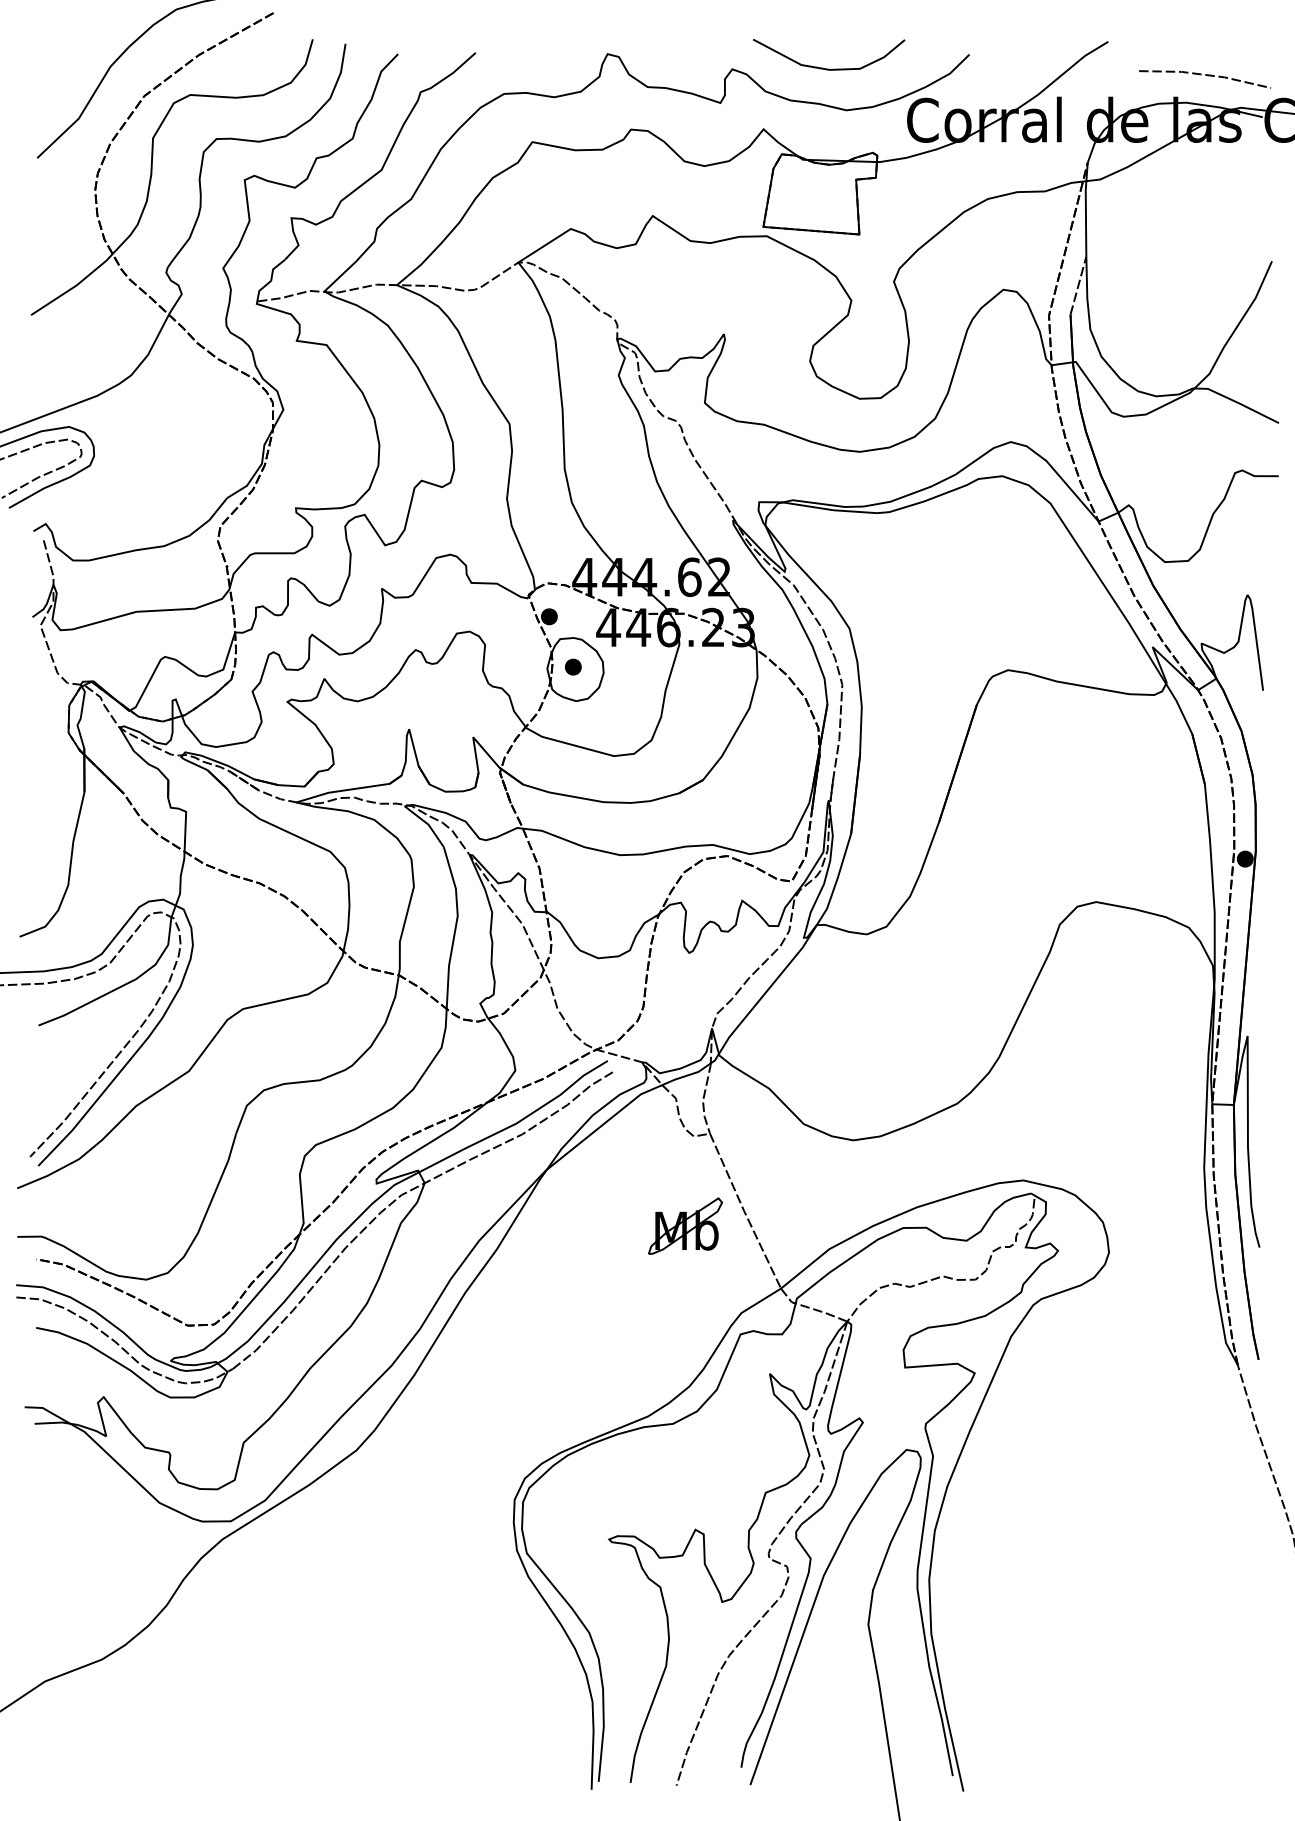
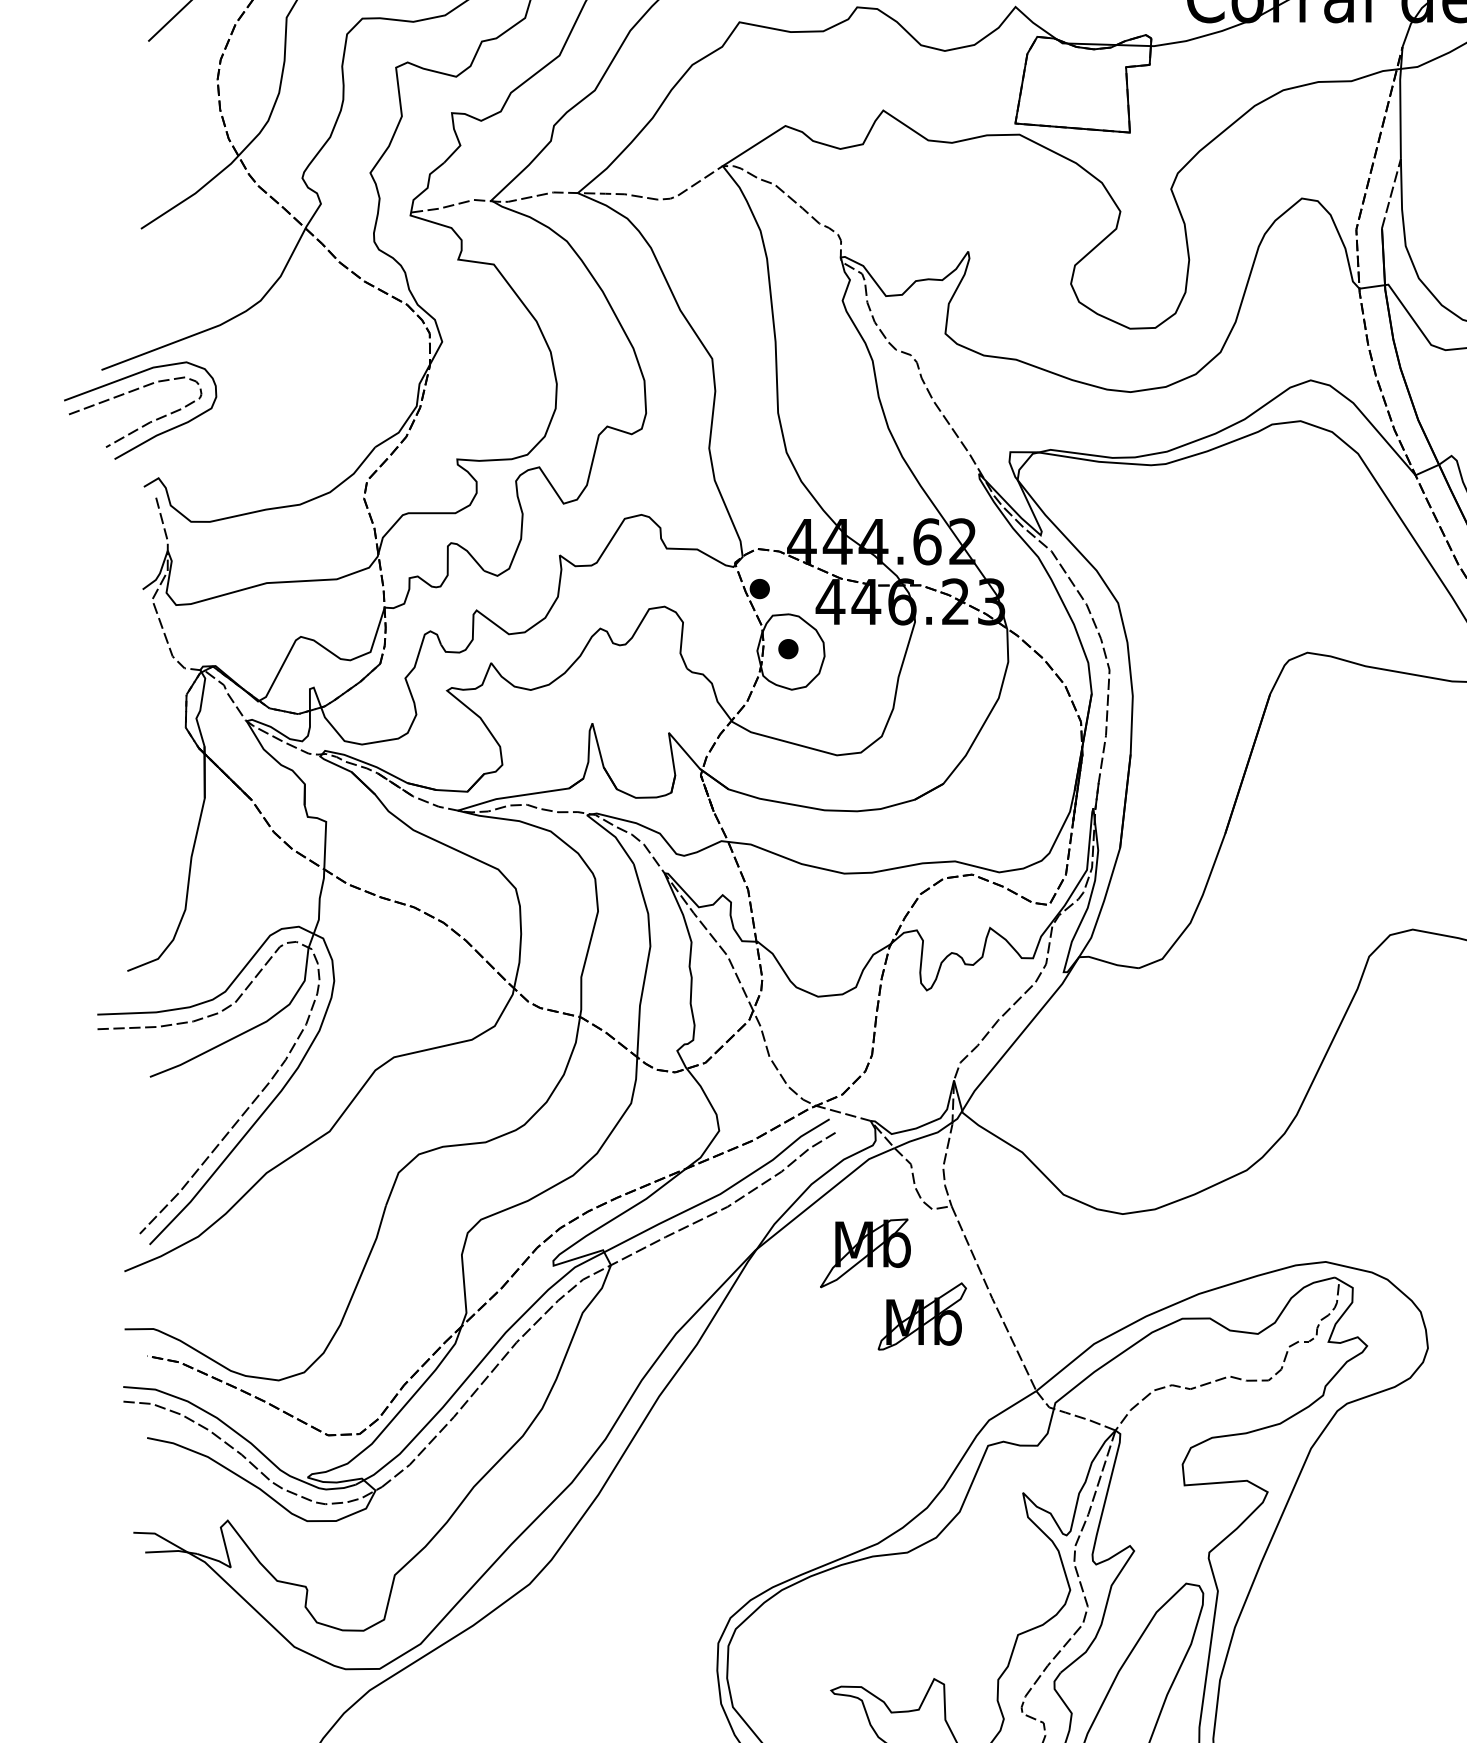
part: (637, 1173) -> (865, 1253), added

